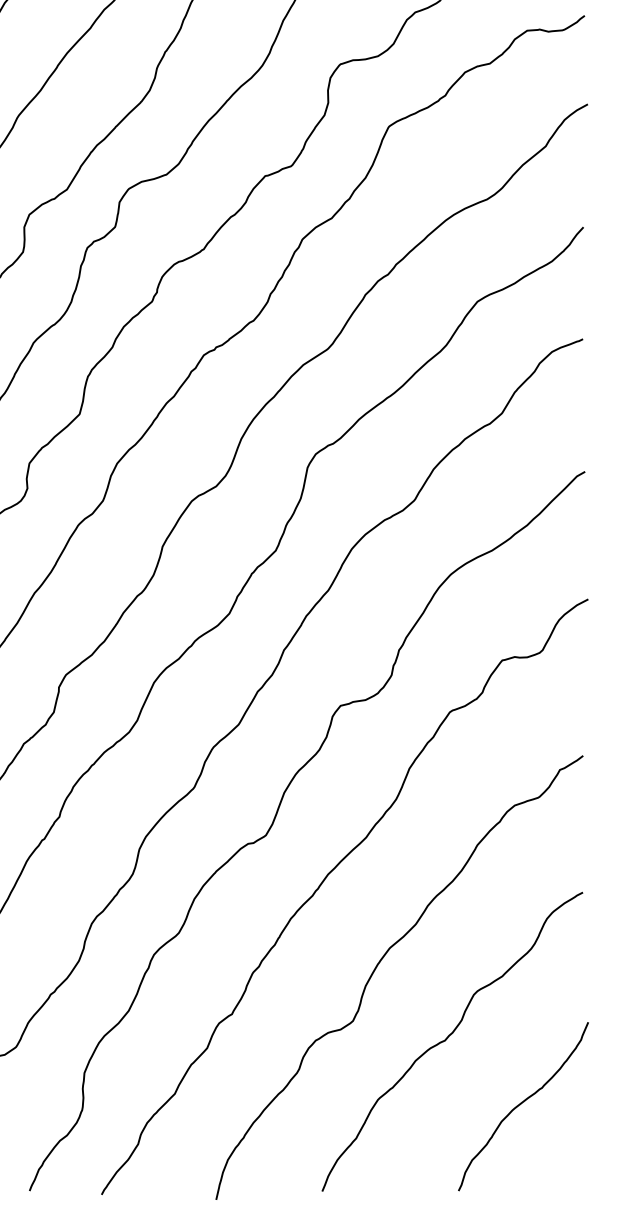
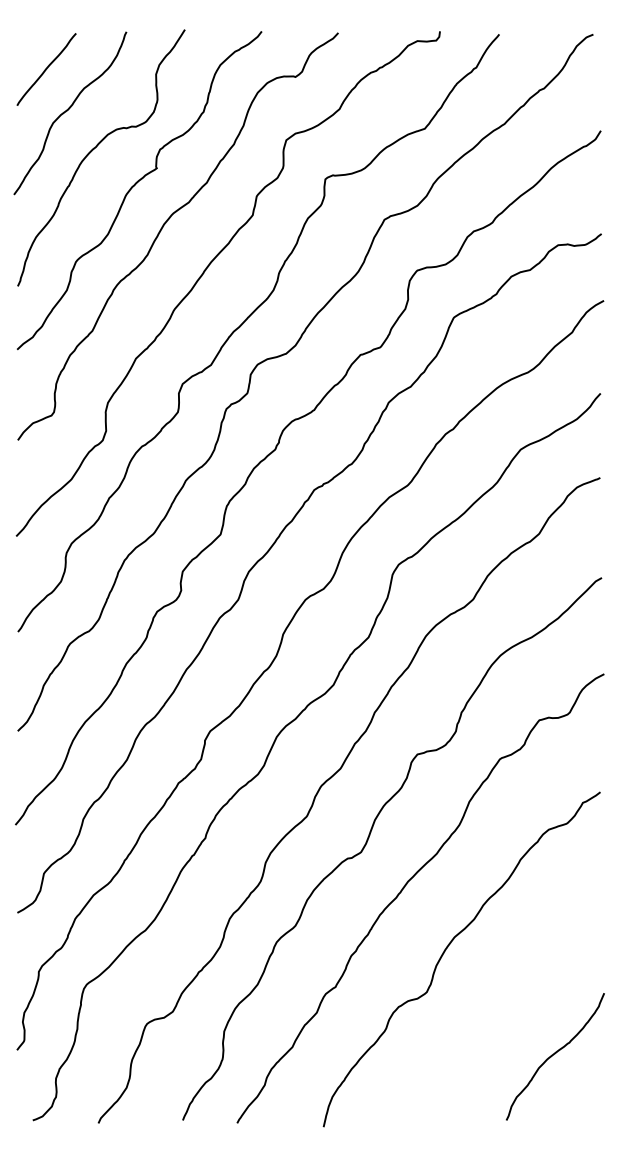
curve: (449, 1037) -> (499, 1004), removed

